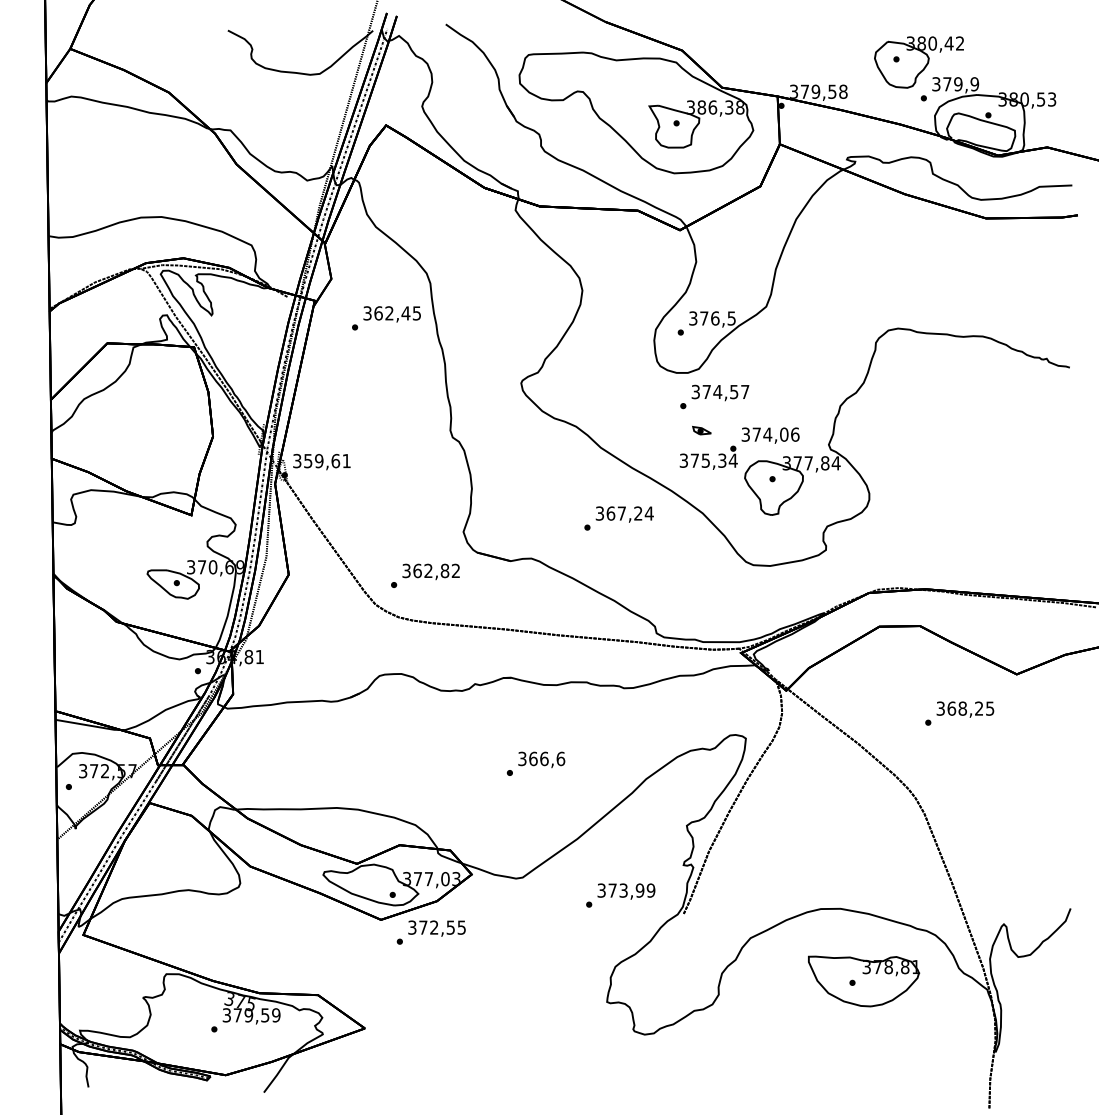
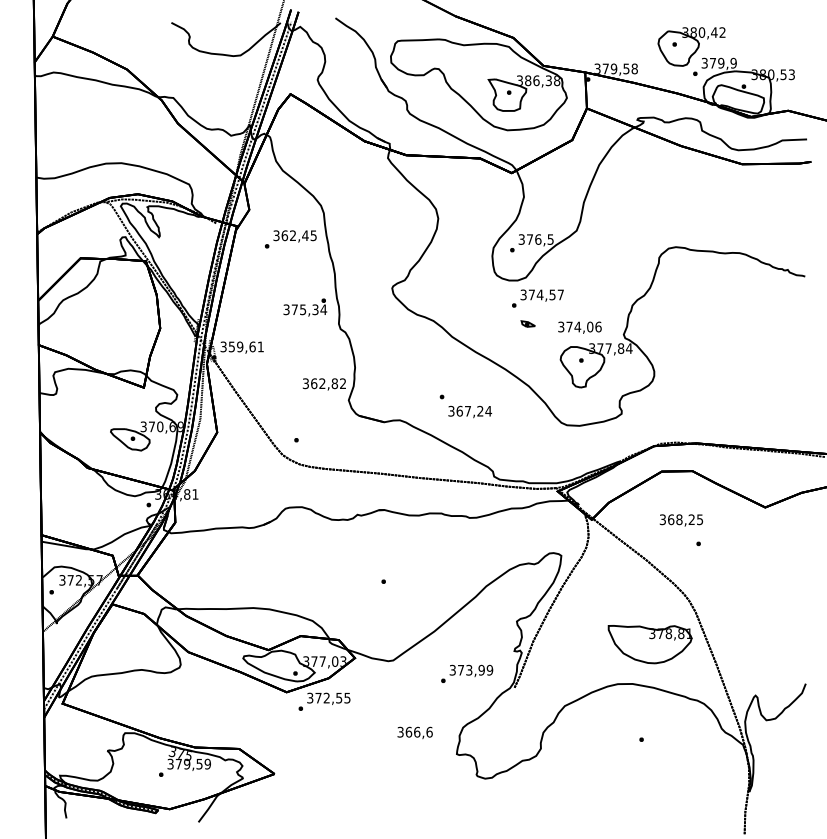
text: (708, 457) -> (305, 307), moved
text: (624, 514) -> (469, 411), moved
text: (430, 571) -> (323, 384), moved
text: (965, 709) -> (681, 520), moved
text: (541, 759) -> (415, 732), moved
part: (864, 981) -> (650, 644), moved

